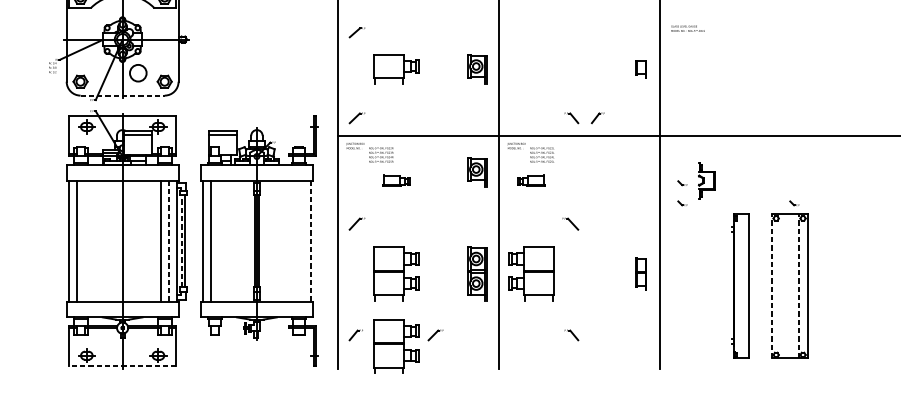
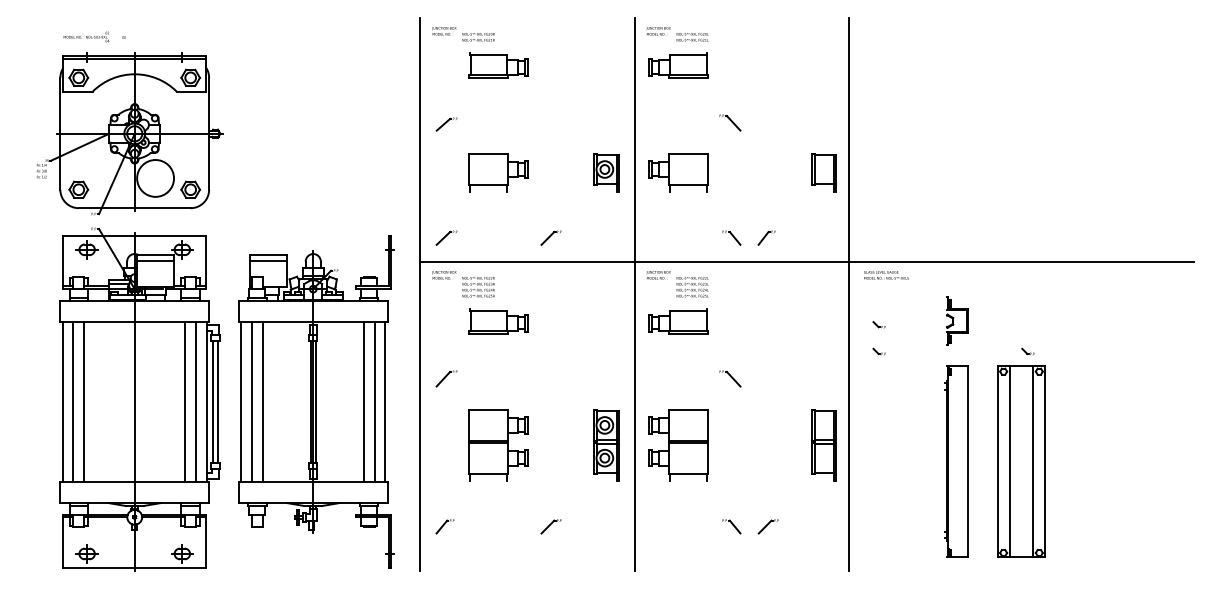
text: (688, 28) -> (886, 275), moved
part: (570, 31) -> (730, 122), added
part: (531, 68) -> (678, 172), added
part: (640, 68) -> (823, 172), size x1.67
circle: (138, 73) -> (155, 178), size x1.67
line: (122, 95) -> (134, 208), dashed -> solid
part: (435, 117) -> (550, 237), added
part: (477, 171) -> (606, 309), removed
part: (396, 180) -> (498, 321), size x1.67
part: (531, 180) -> (678, 321), size x1.67
part: (706, 180) -> (957, 320), moved
line: (84, 241) -> (84, 401), added
line: (169, 241) -> (196, 401), dashed -> solid
line: (181, 241) -> (213, 401), dashed -> solid
line: (218, 241) -> (262, 401), added
line: (294, 241) -> (363, 401), added
line: (302, 241) -> (374, 401), added
line: (311, 241) -> (385, 401), dashed -> solid
part: (640, 274) -> (823, 445), size x1.67
line: (771, 286) -> (997, 461), dashed -> solid
line: (780, 286) -> (1009, 461), added
line: (798, 286) -> (1033, 461), dashed -> solid
part: (598, 335) -> (767, 526), added
part: (396, 346) -> (498, 541), removed
line: (122, 366) -> (134, 568), dashed -> solid

